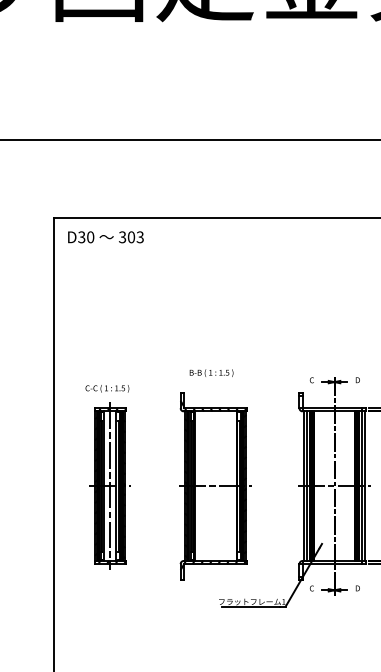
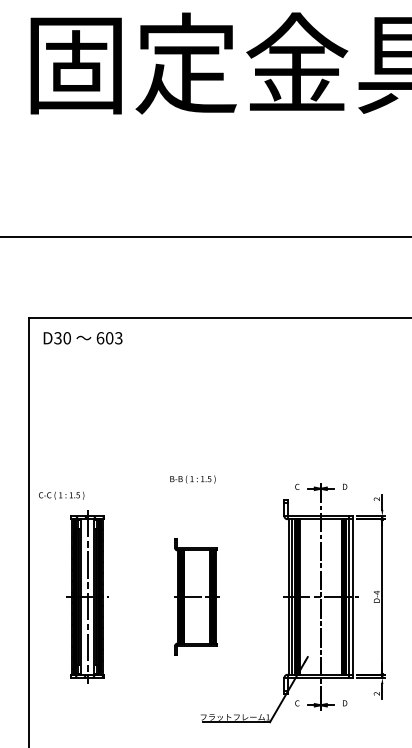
text: (122, 237) -> (100, 338), 303 -> 603
text: (107, 388) -> (61, 495), moved
part: (214, 485) -> (196, 596), size x0.6

